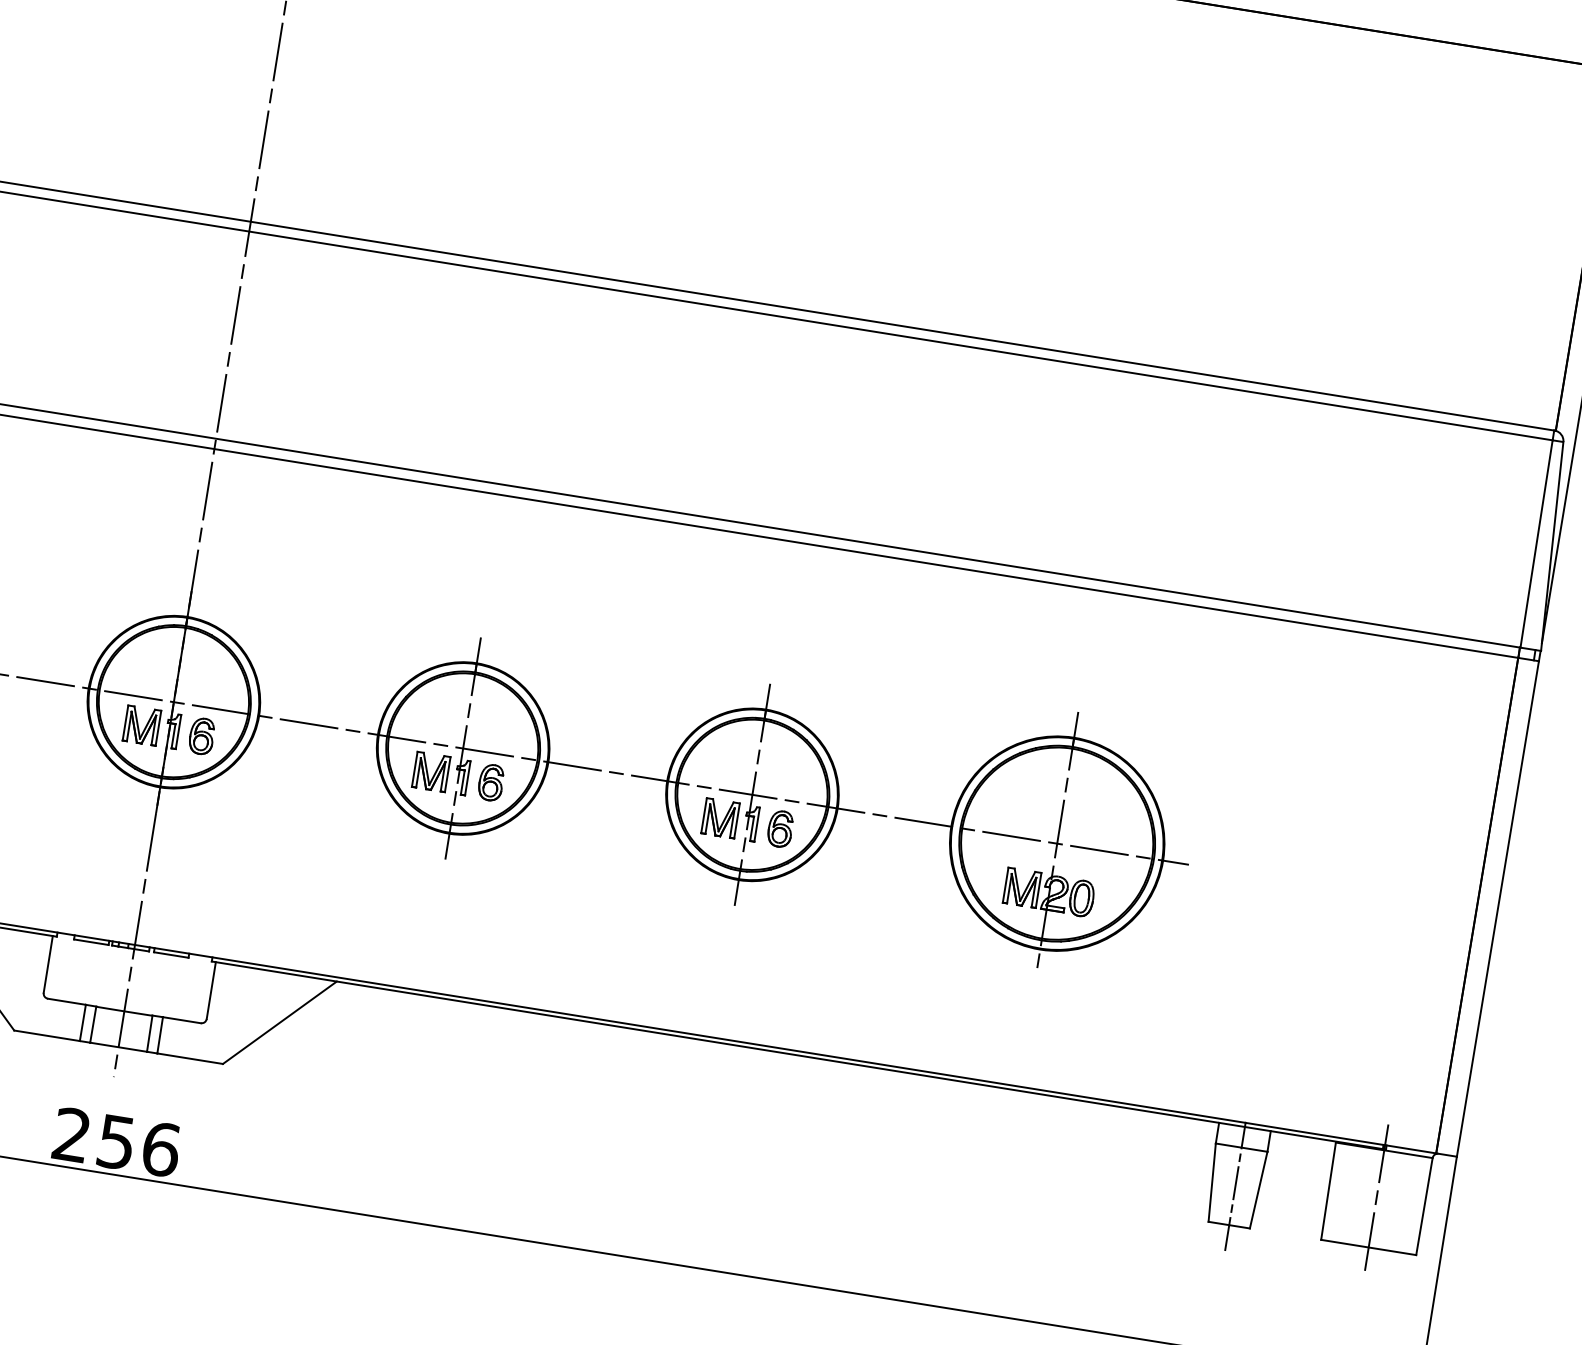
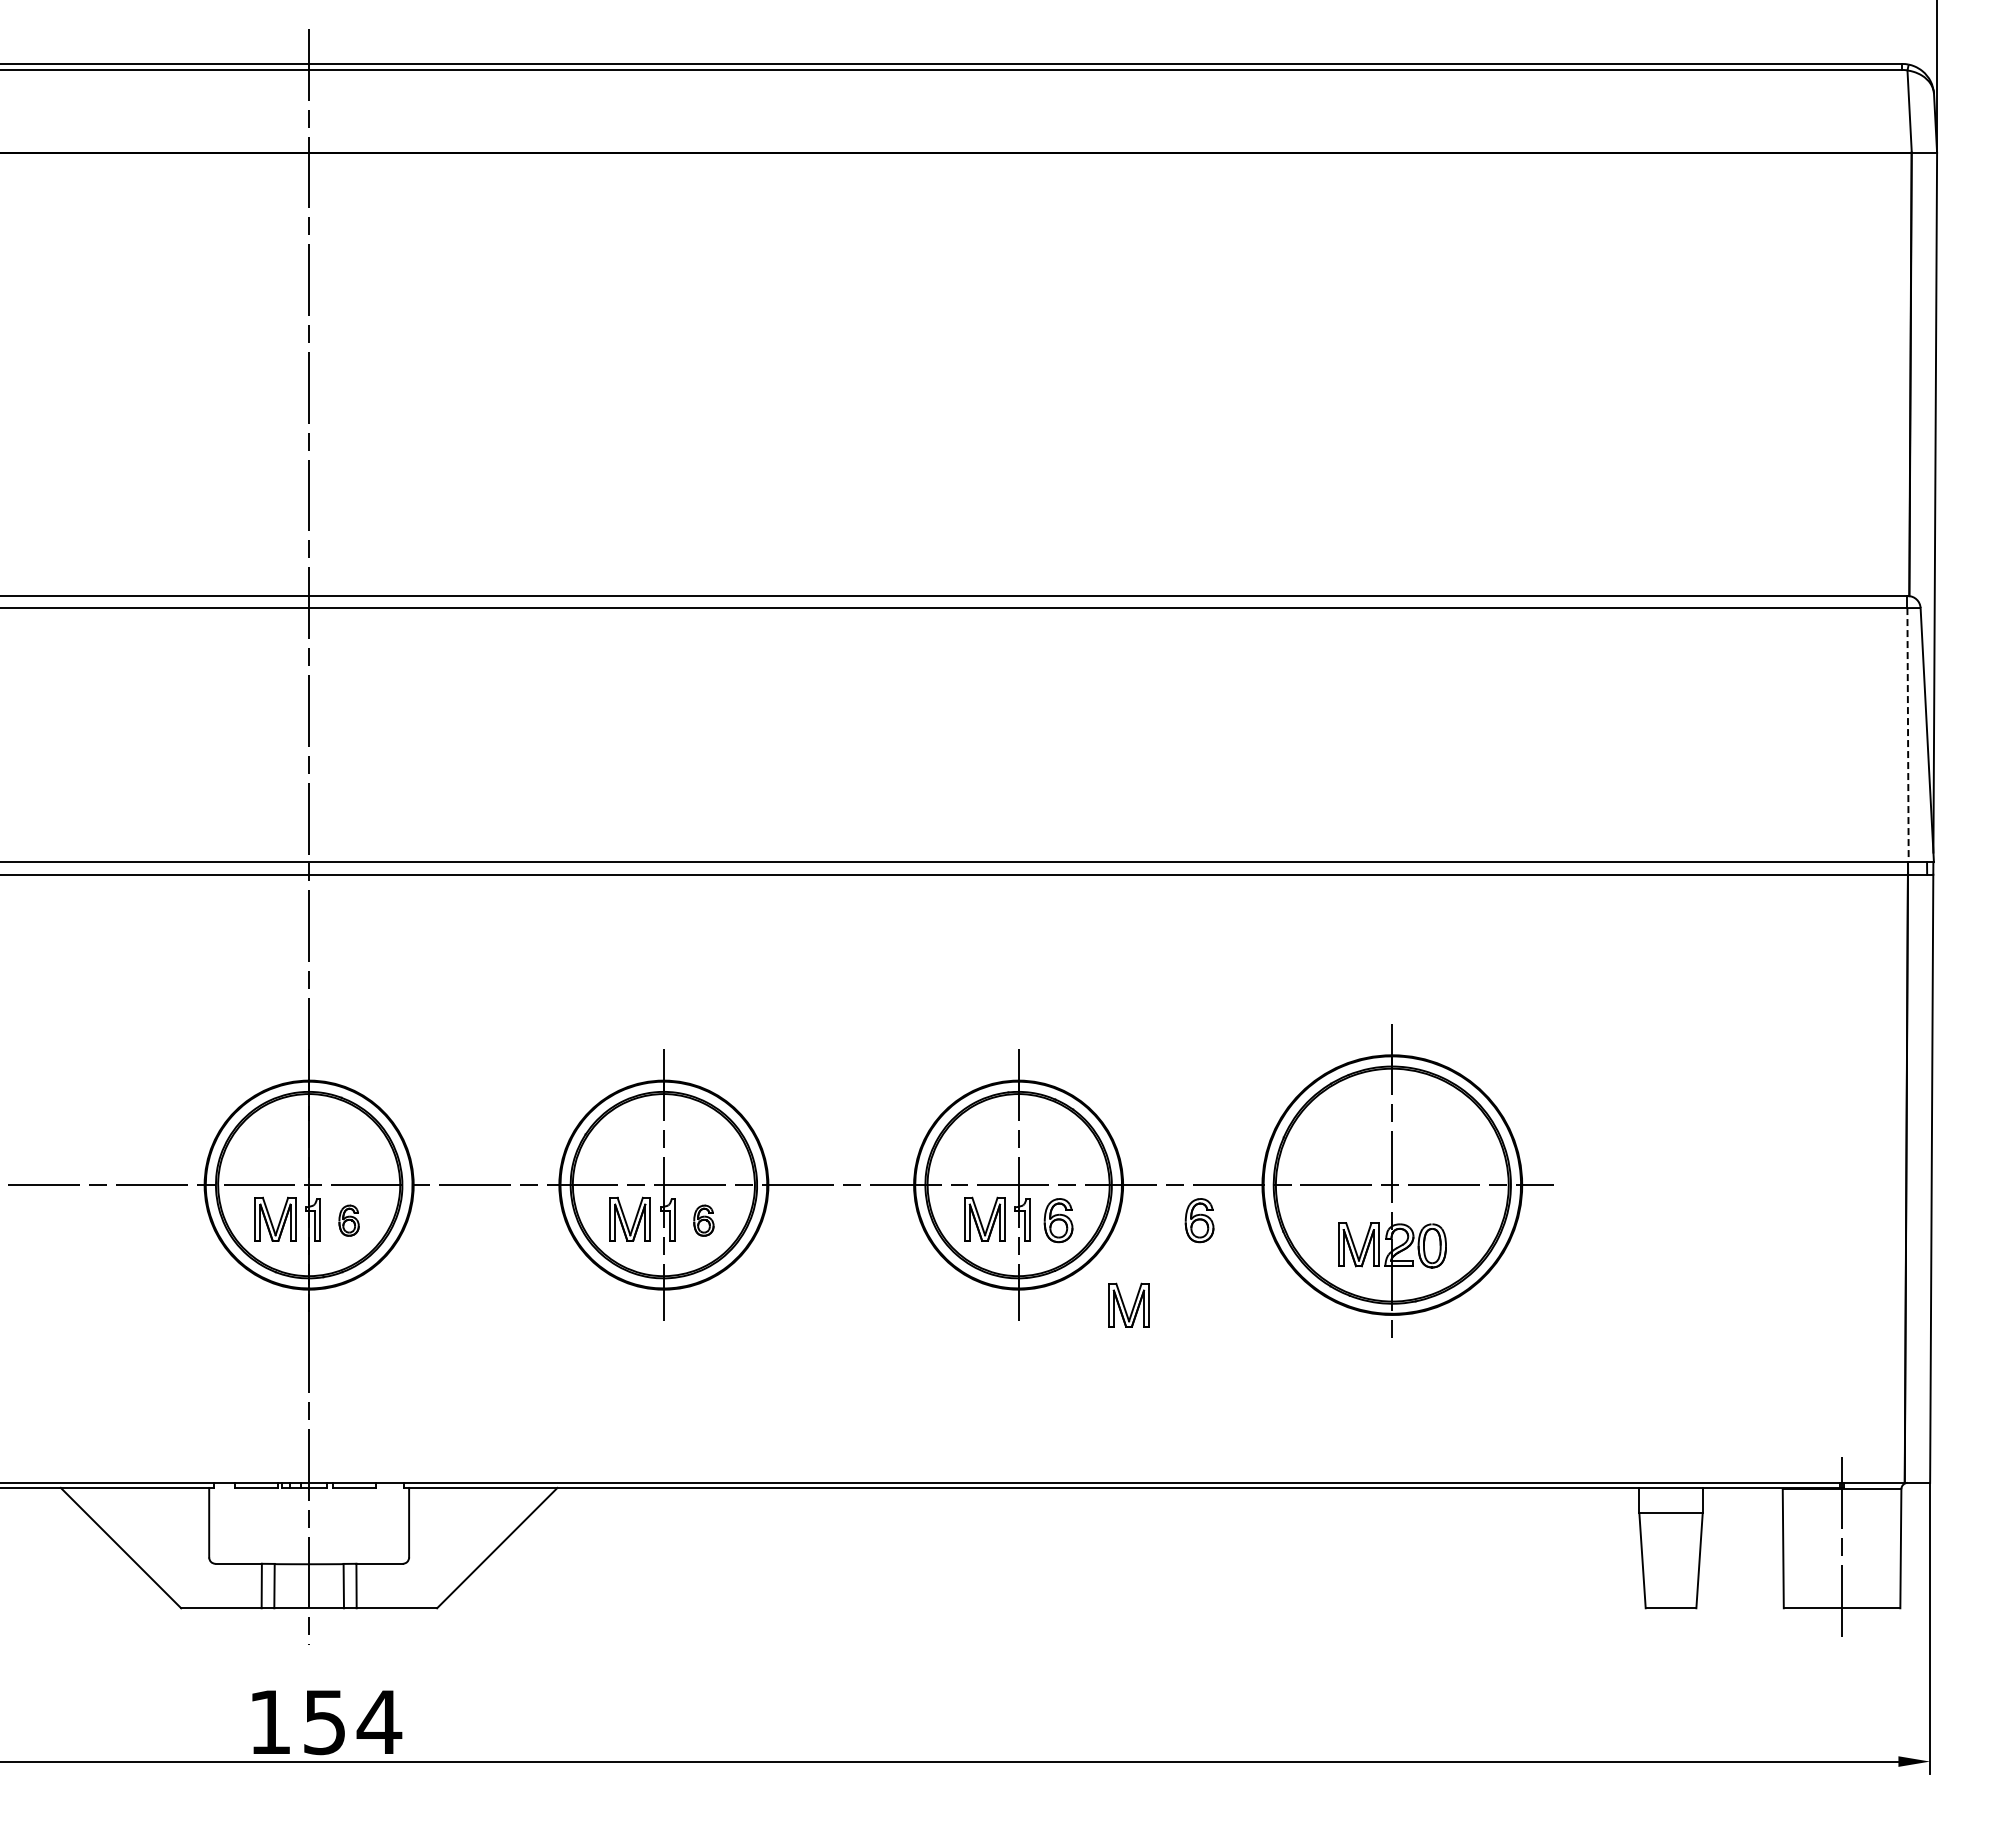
line: (1536, 544) -> (1908, 735), solid -> dashed
part: (201, 736) -> (348, 1220), size x0.7
part: (490, 782) -> (703, 1220), size x0.7
part: (895, 847) -> (1199, 1220), added
part: (826, 906) -> (1128, 1304), added
text: (117, 1142) -> (325, 1722), 256 -> 154
line: (1235, 1186) -> (1671, 1560), removed

